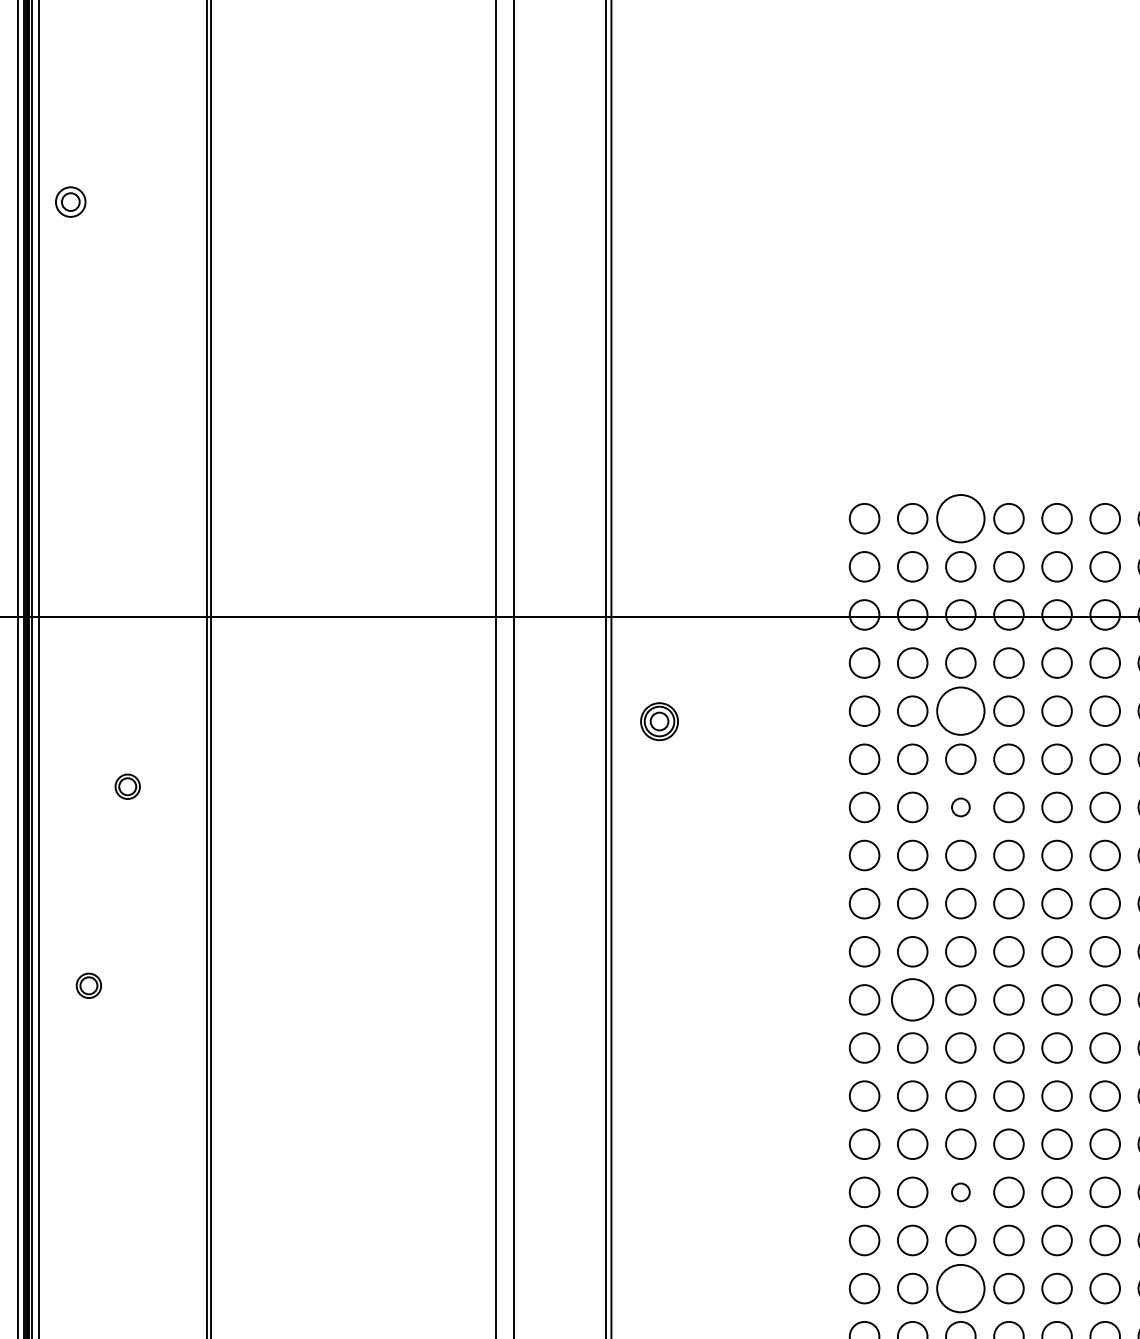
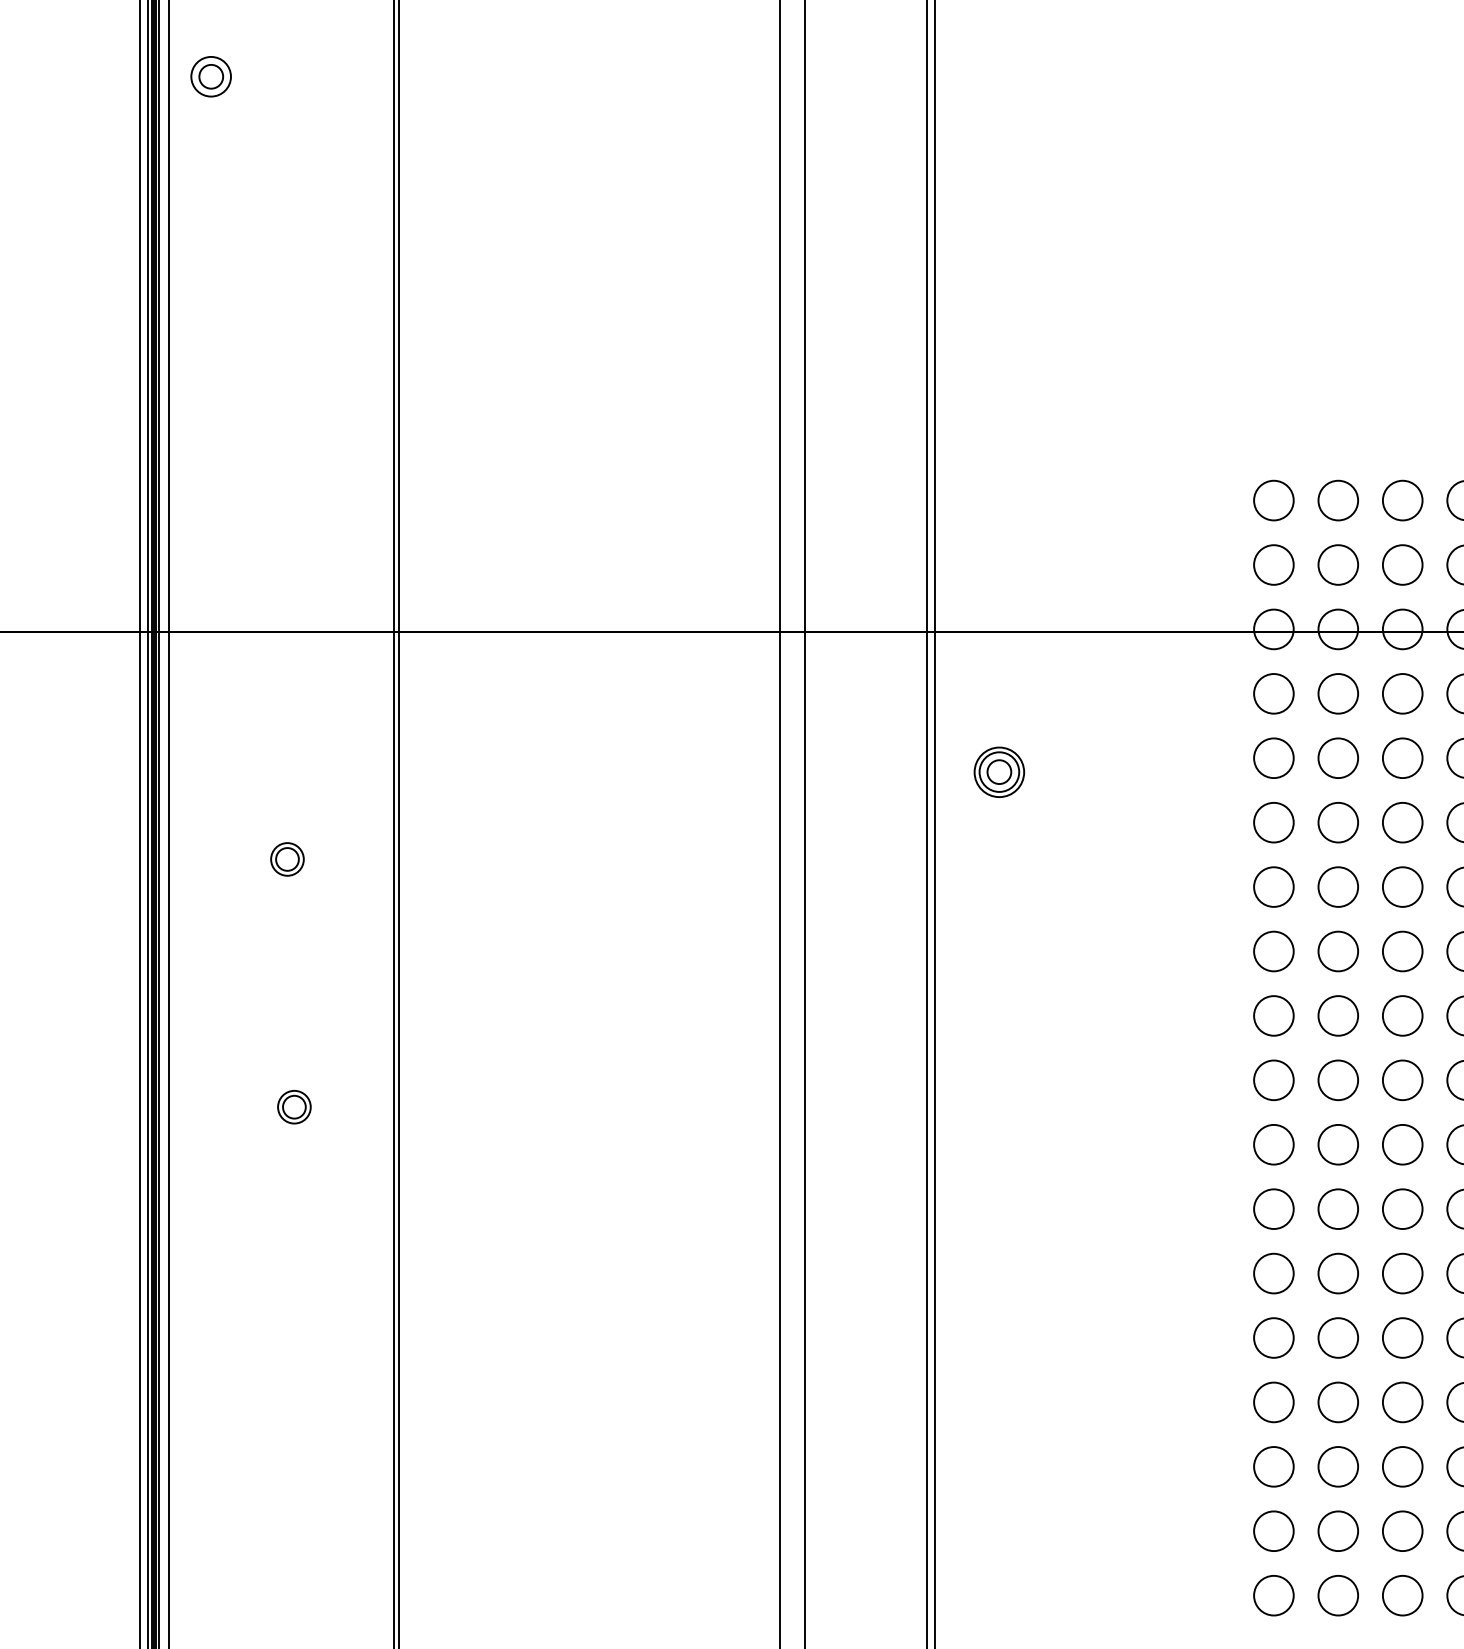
circle: (960, 518) -> (1402, 500), size x0.62
circle: (960, 710) -> (1402, 757), size x0.62
circle: (960, 807) -> (1402, 887), size x1.67
part: (88, 985) -> (293, 1106), moved
circle: (912, 999) -> (1338, 1144), size x0.71
circle: (960, 1192) -> (1402, 1402), size x1.67
circle: (960, 1288) -> (1402, 1531), size x0.62

